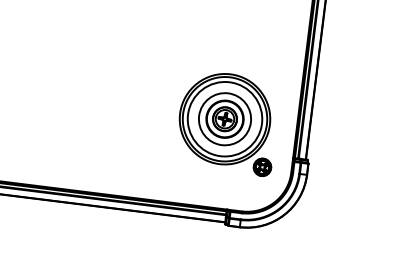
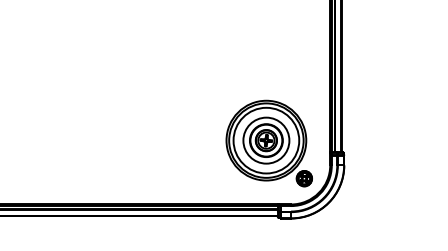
part: (226, 122) -> (268, 143), moved

